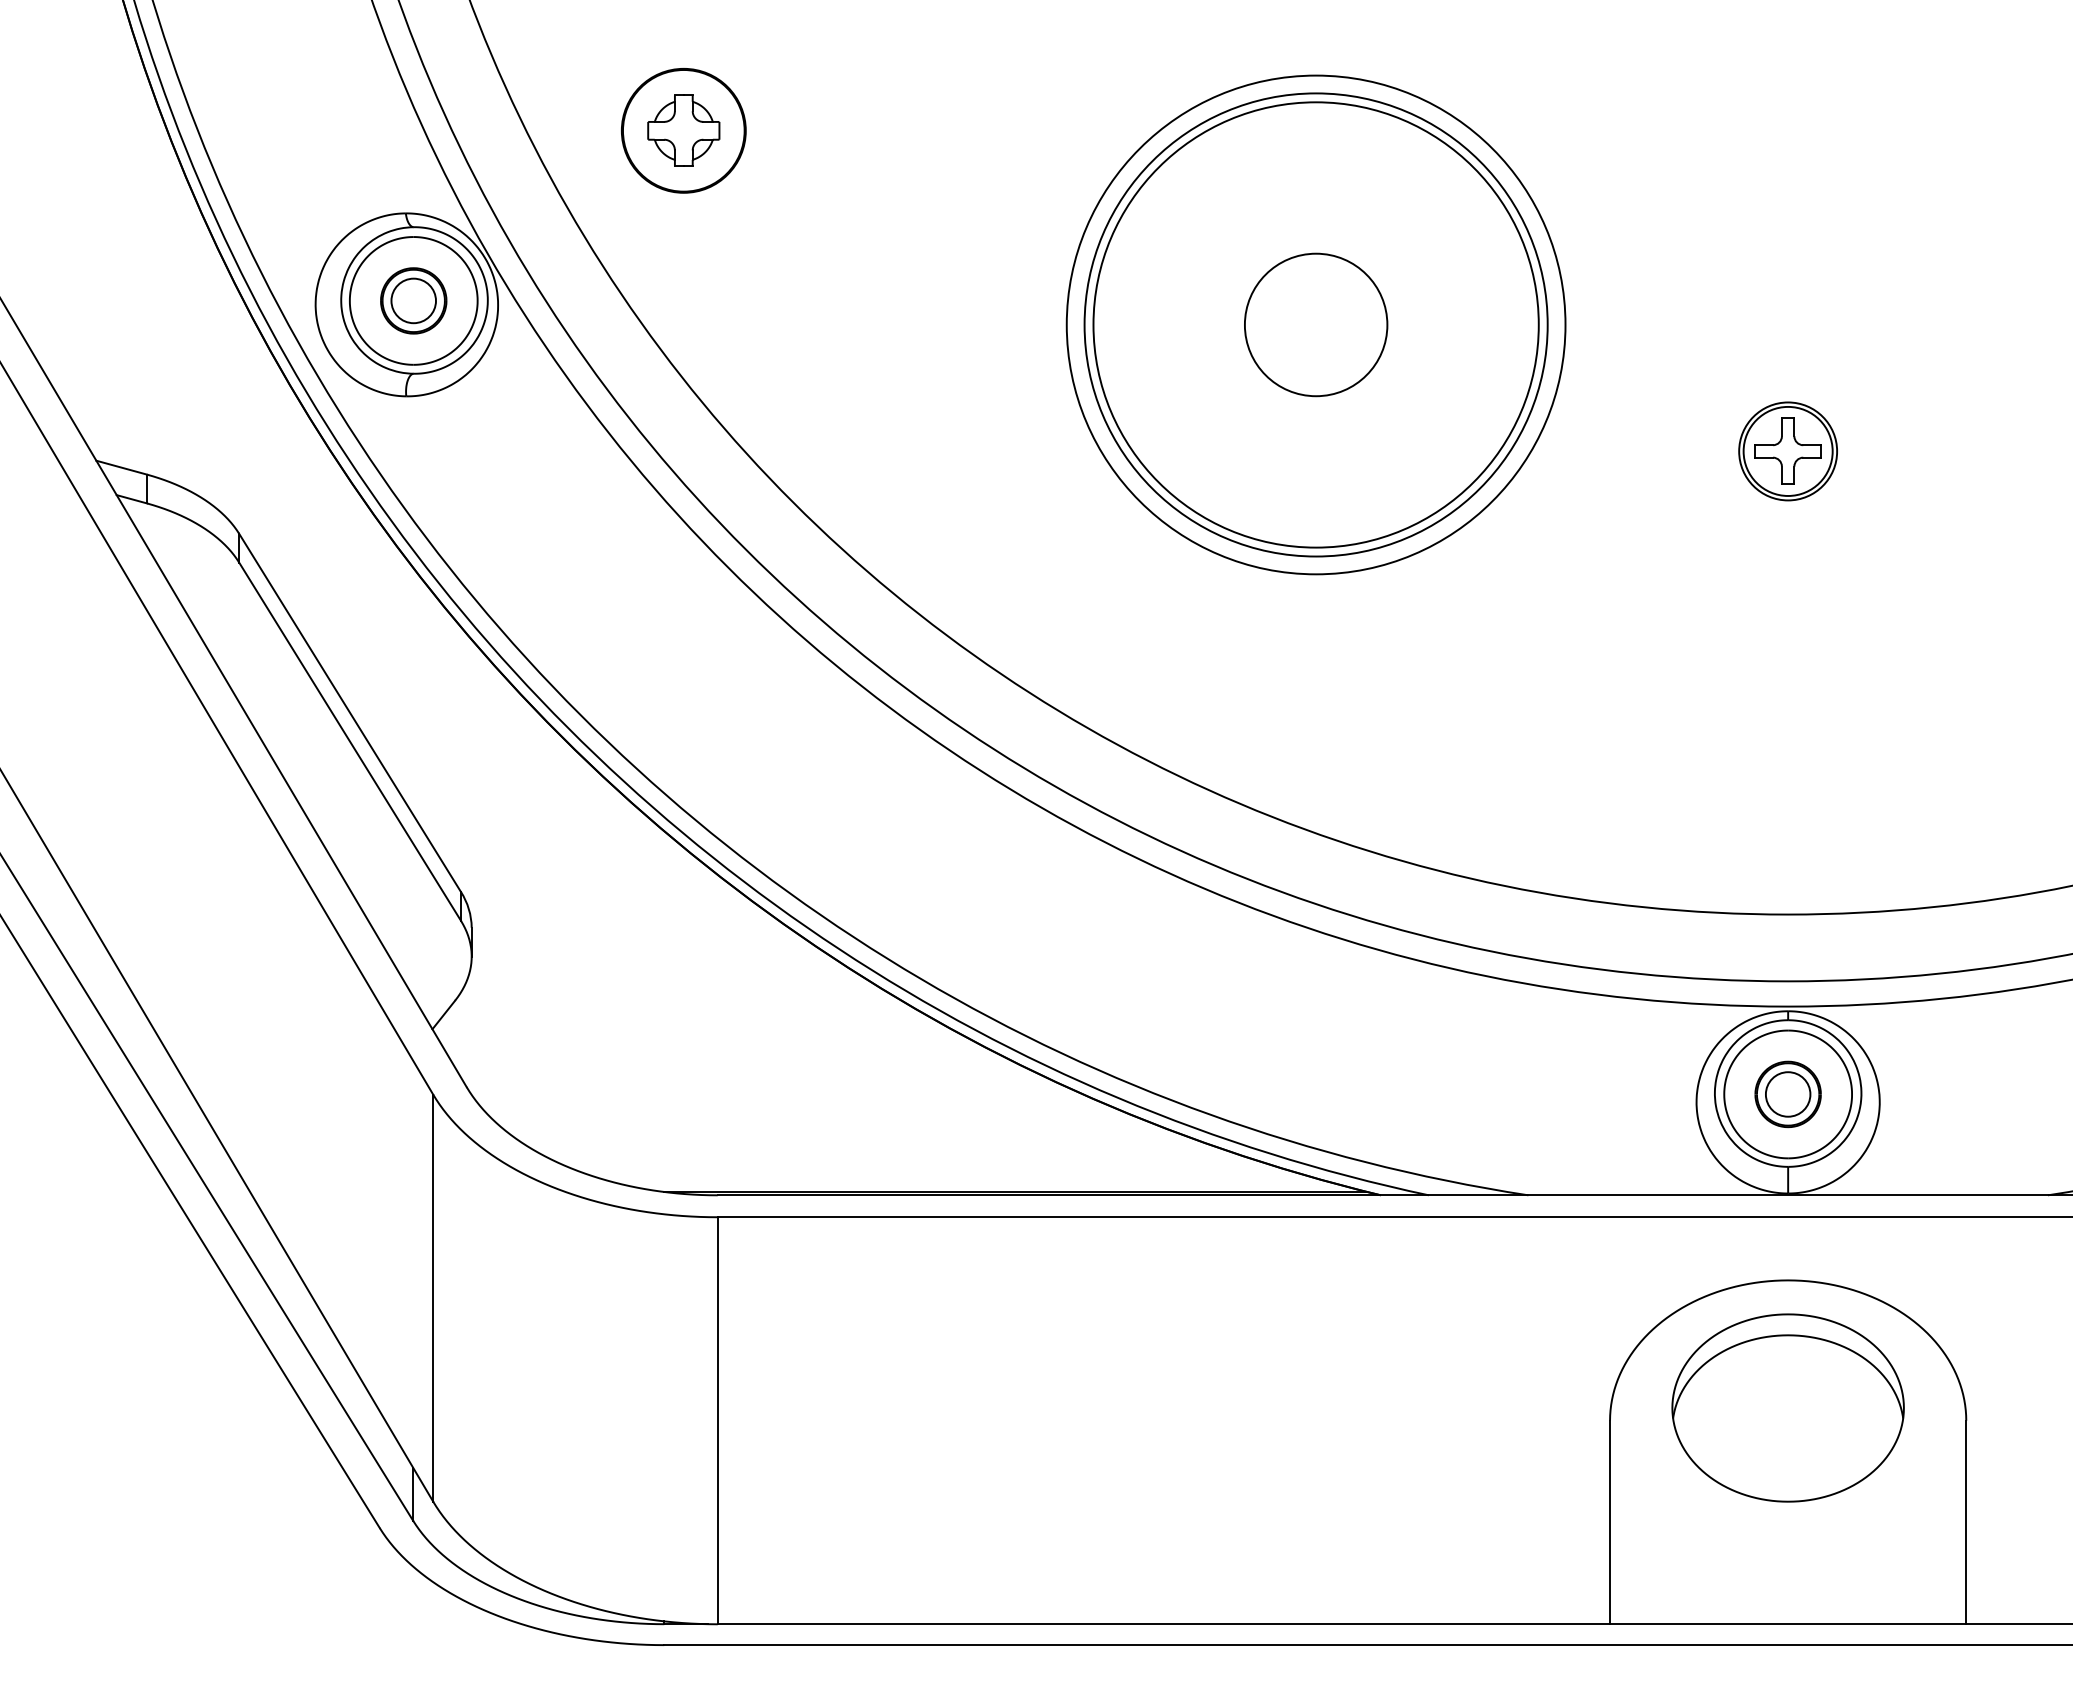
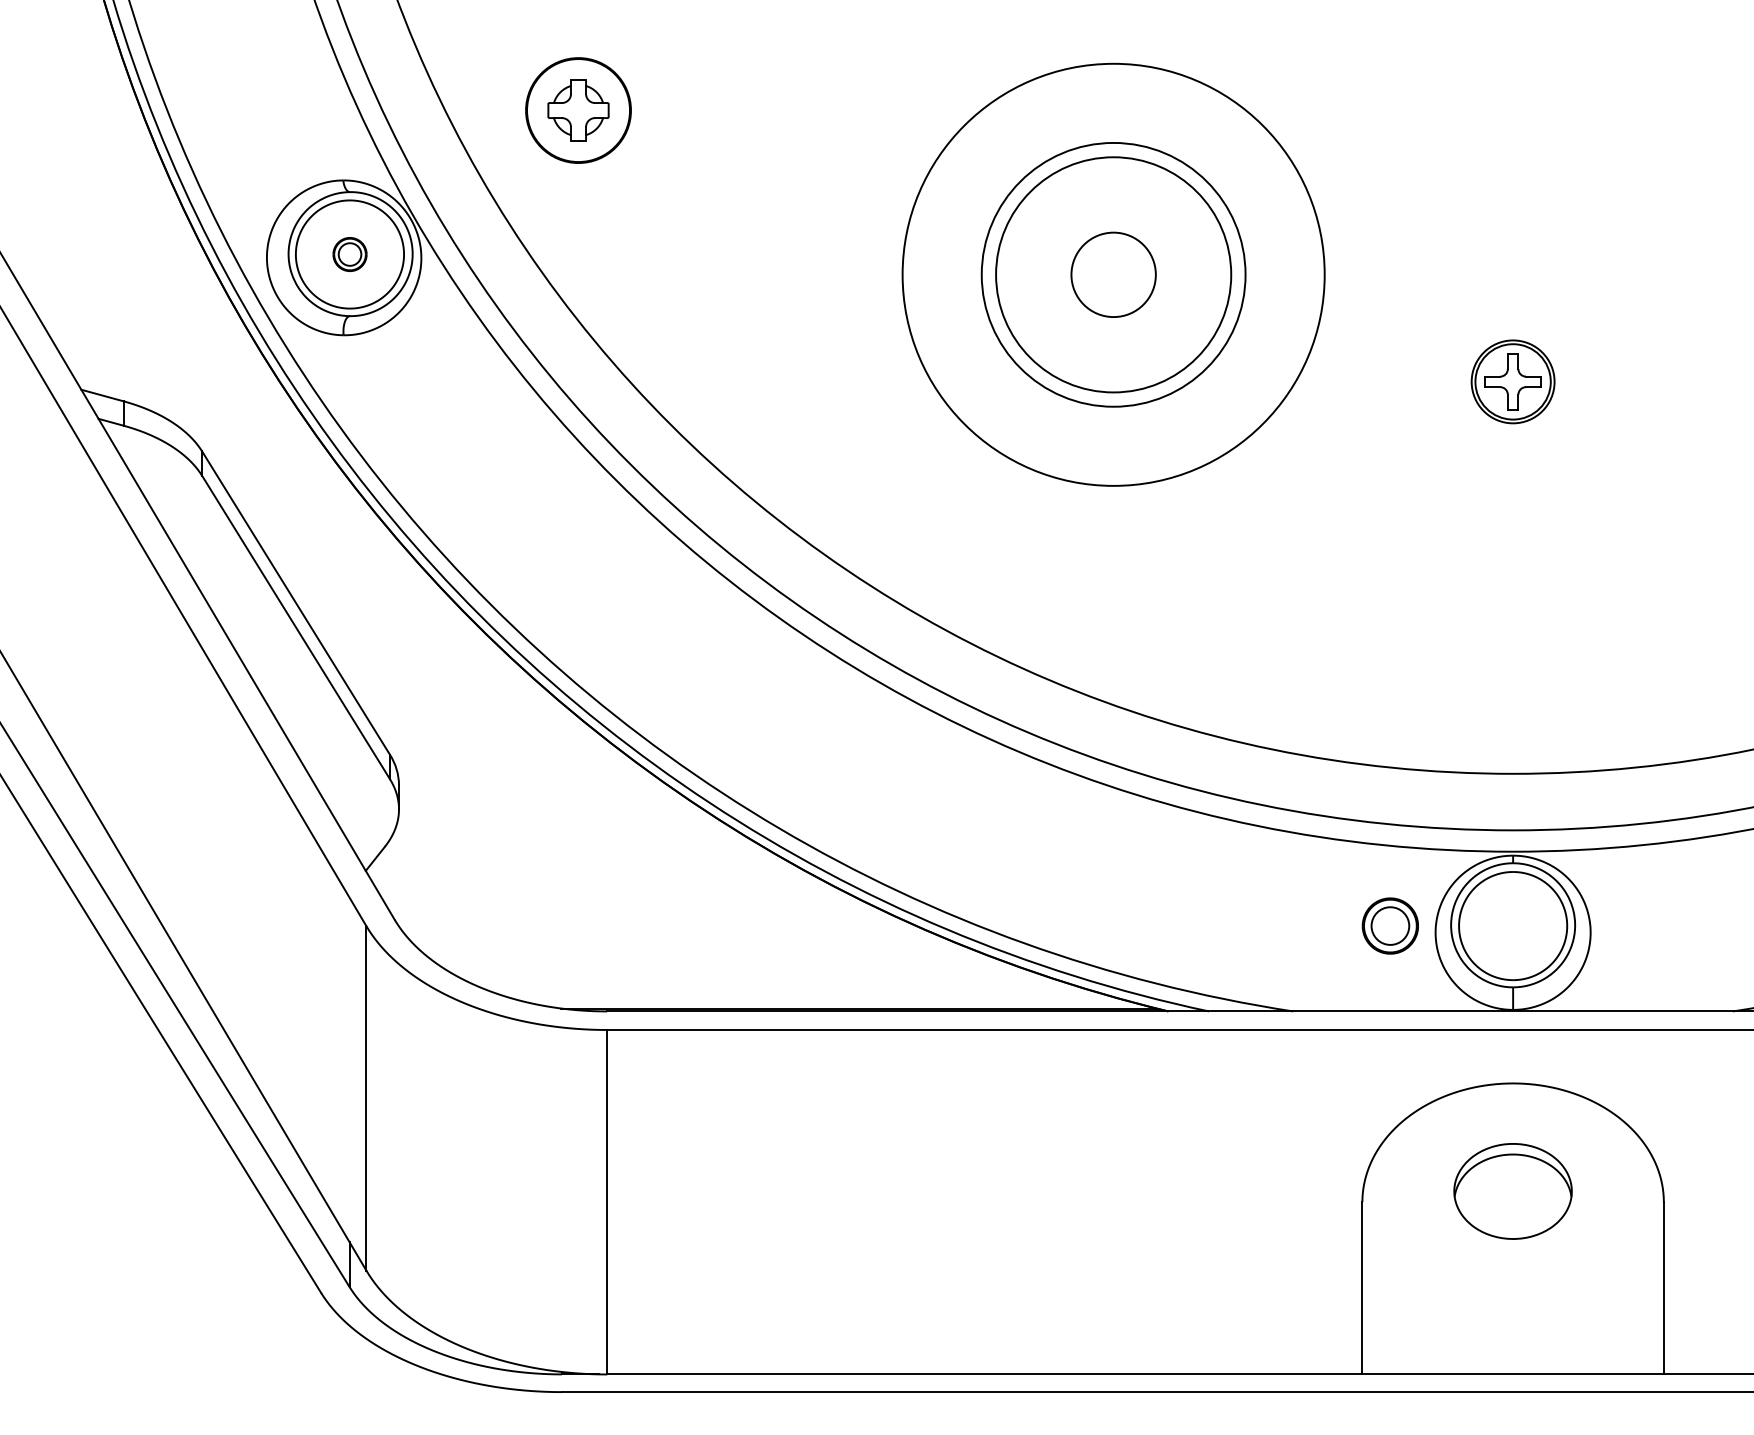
part: (413, 300) -> (349, 254), size x0.6
circle: (1315, 324) -> (1113, 274), size x0.6
circle: (1315, 324) -> (1113, 274), size x0.7
circle: (1315, 324) -> (1113, 274), size x0.7
part: (1787, 1094) -> (1389, 926), moved
part: (1787, 1407) -> (1512, 1191), size x0.6

